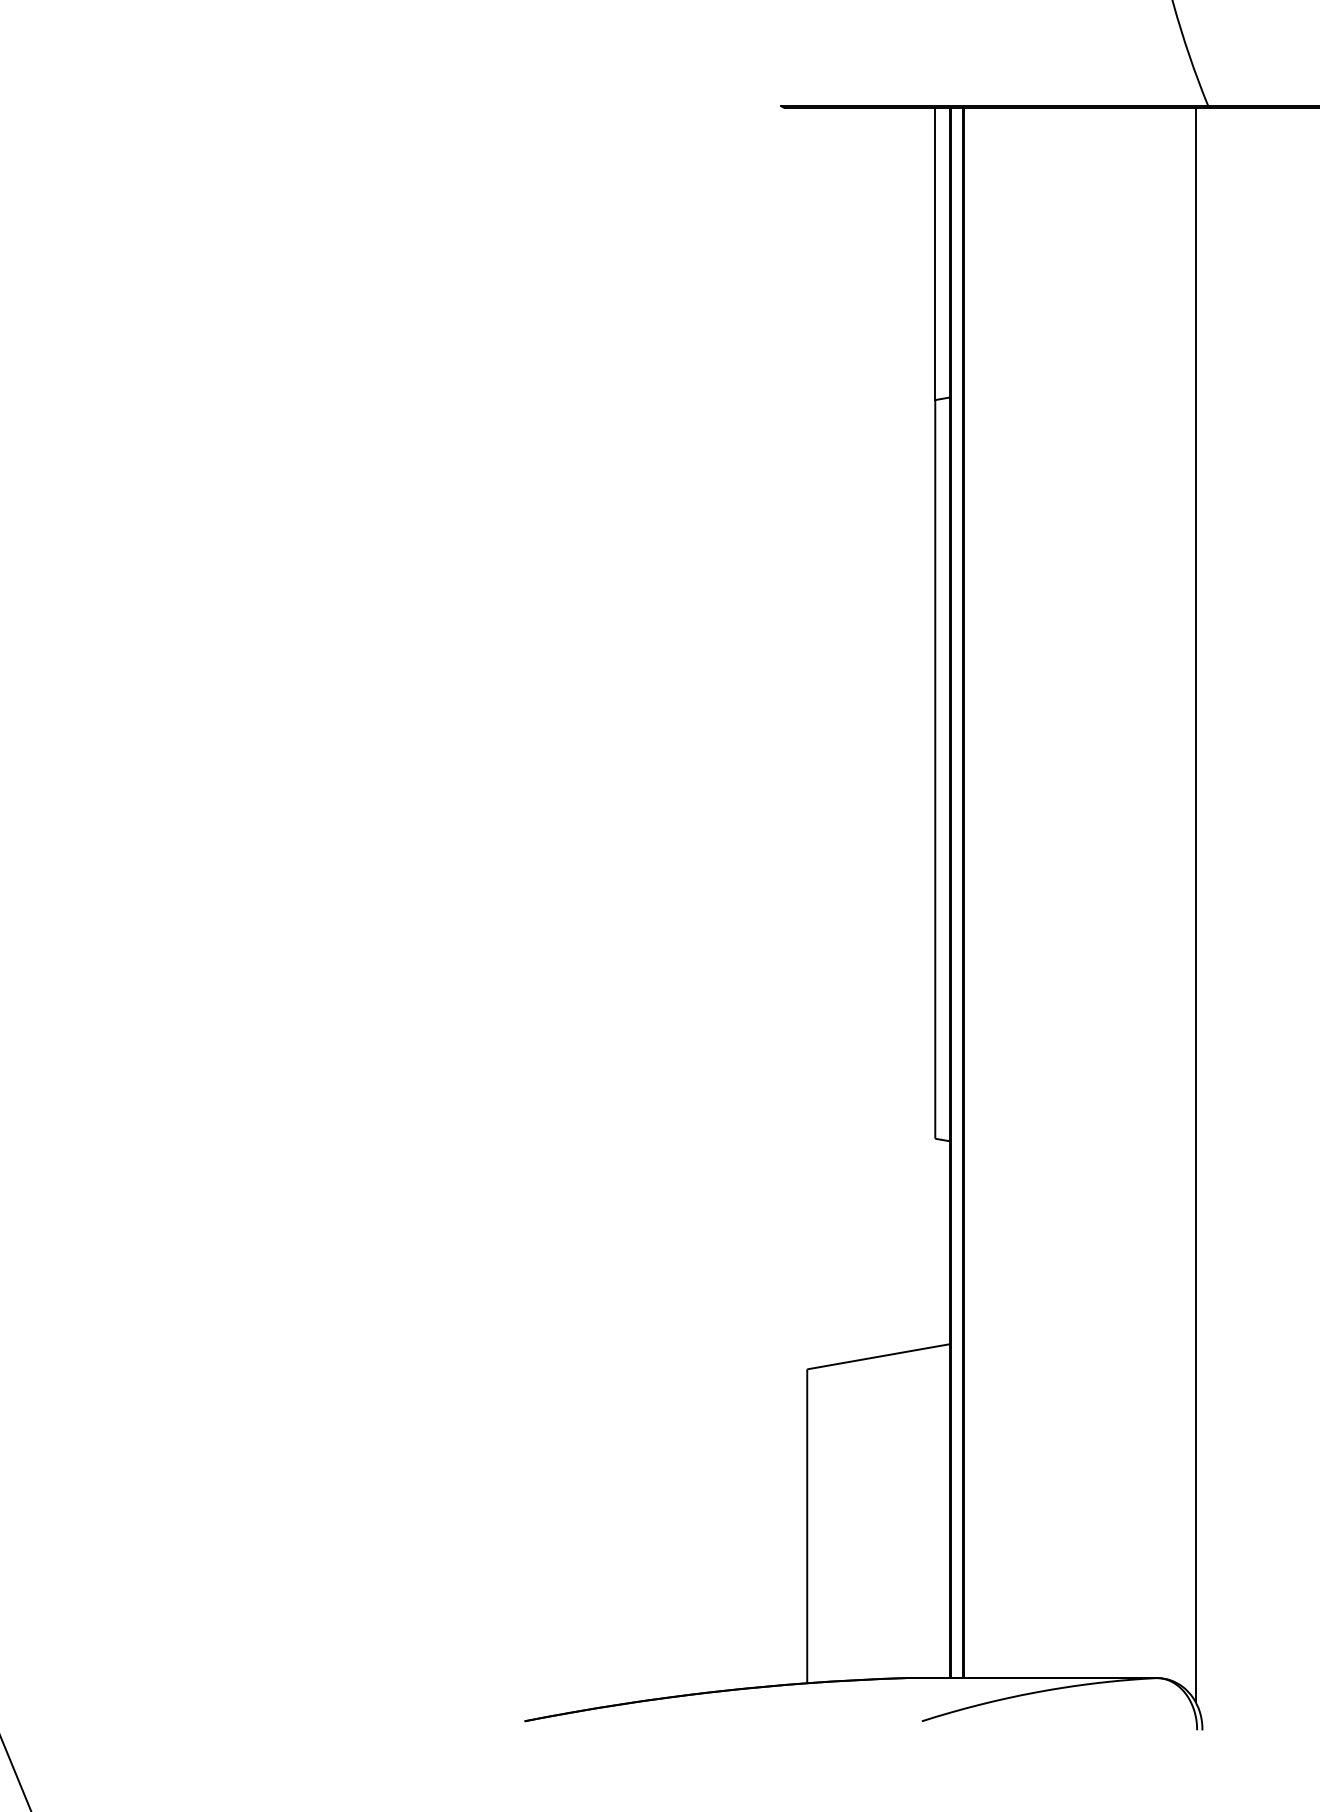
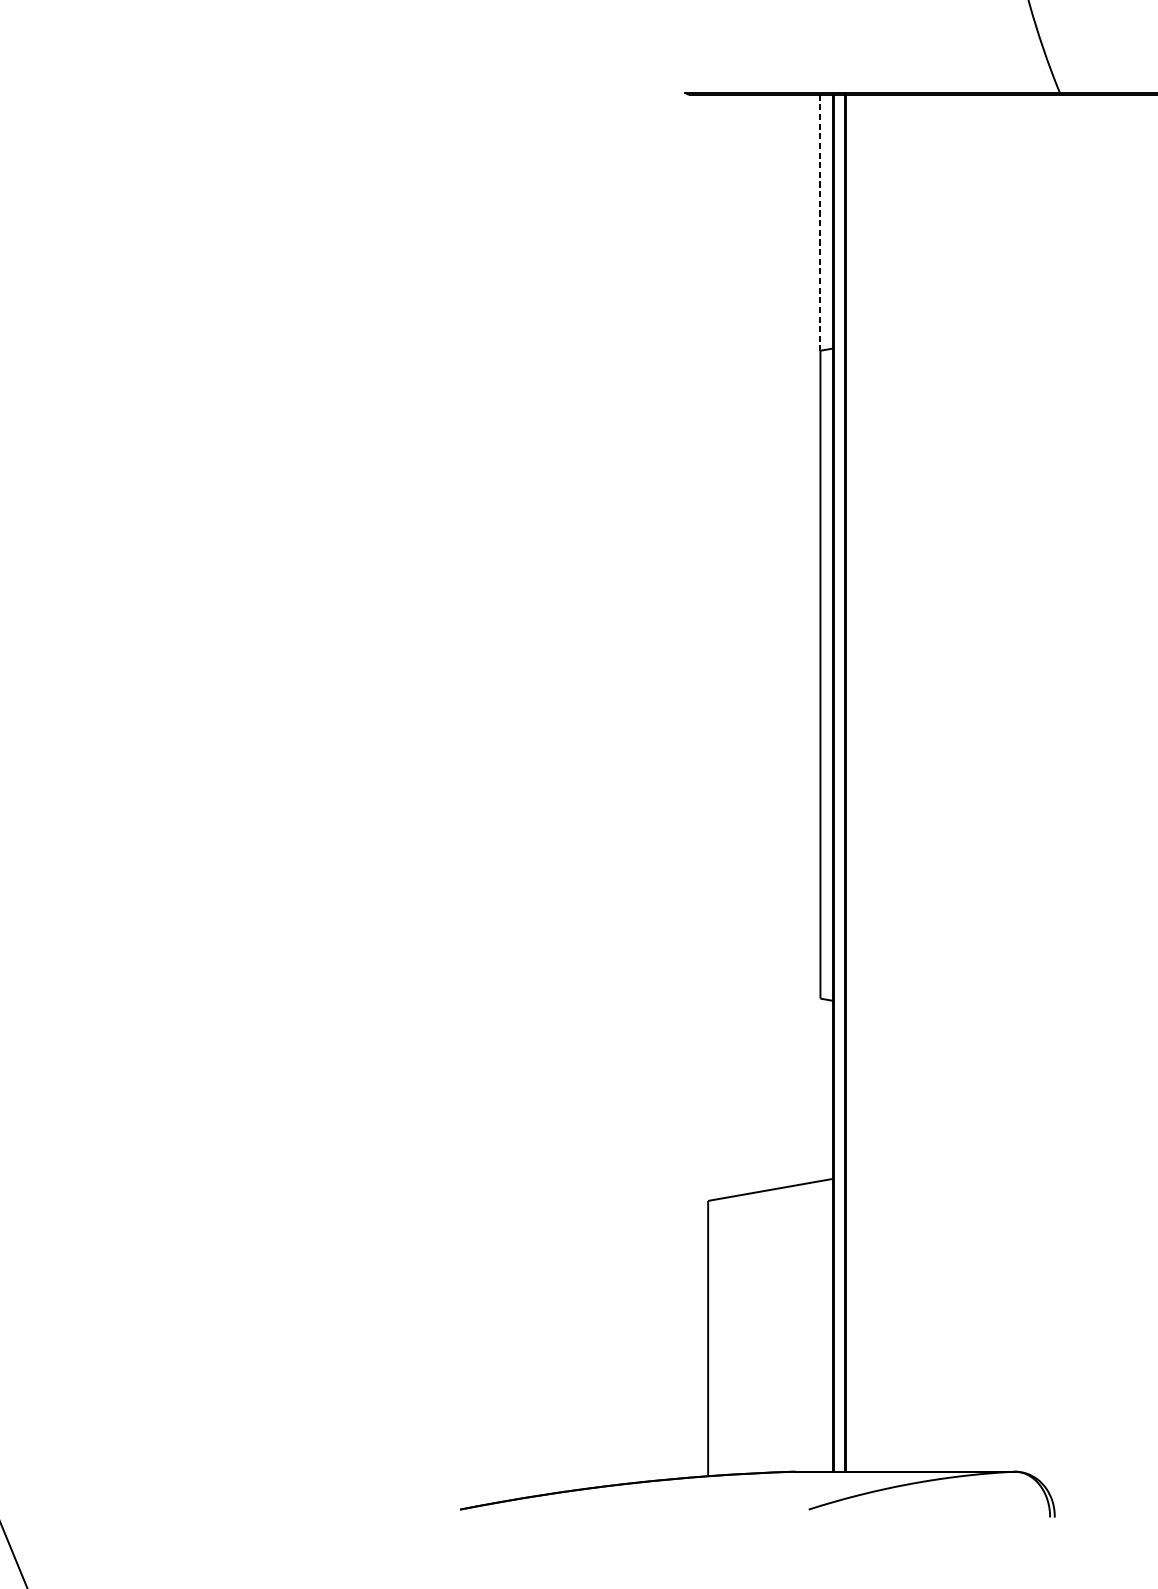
line: (935, 254) -> (820, 223), solid -> dashed
line: (1195, 905) -> (1048, 794), removed

